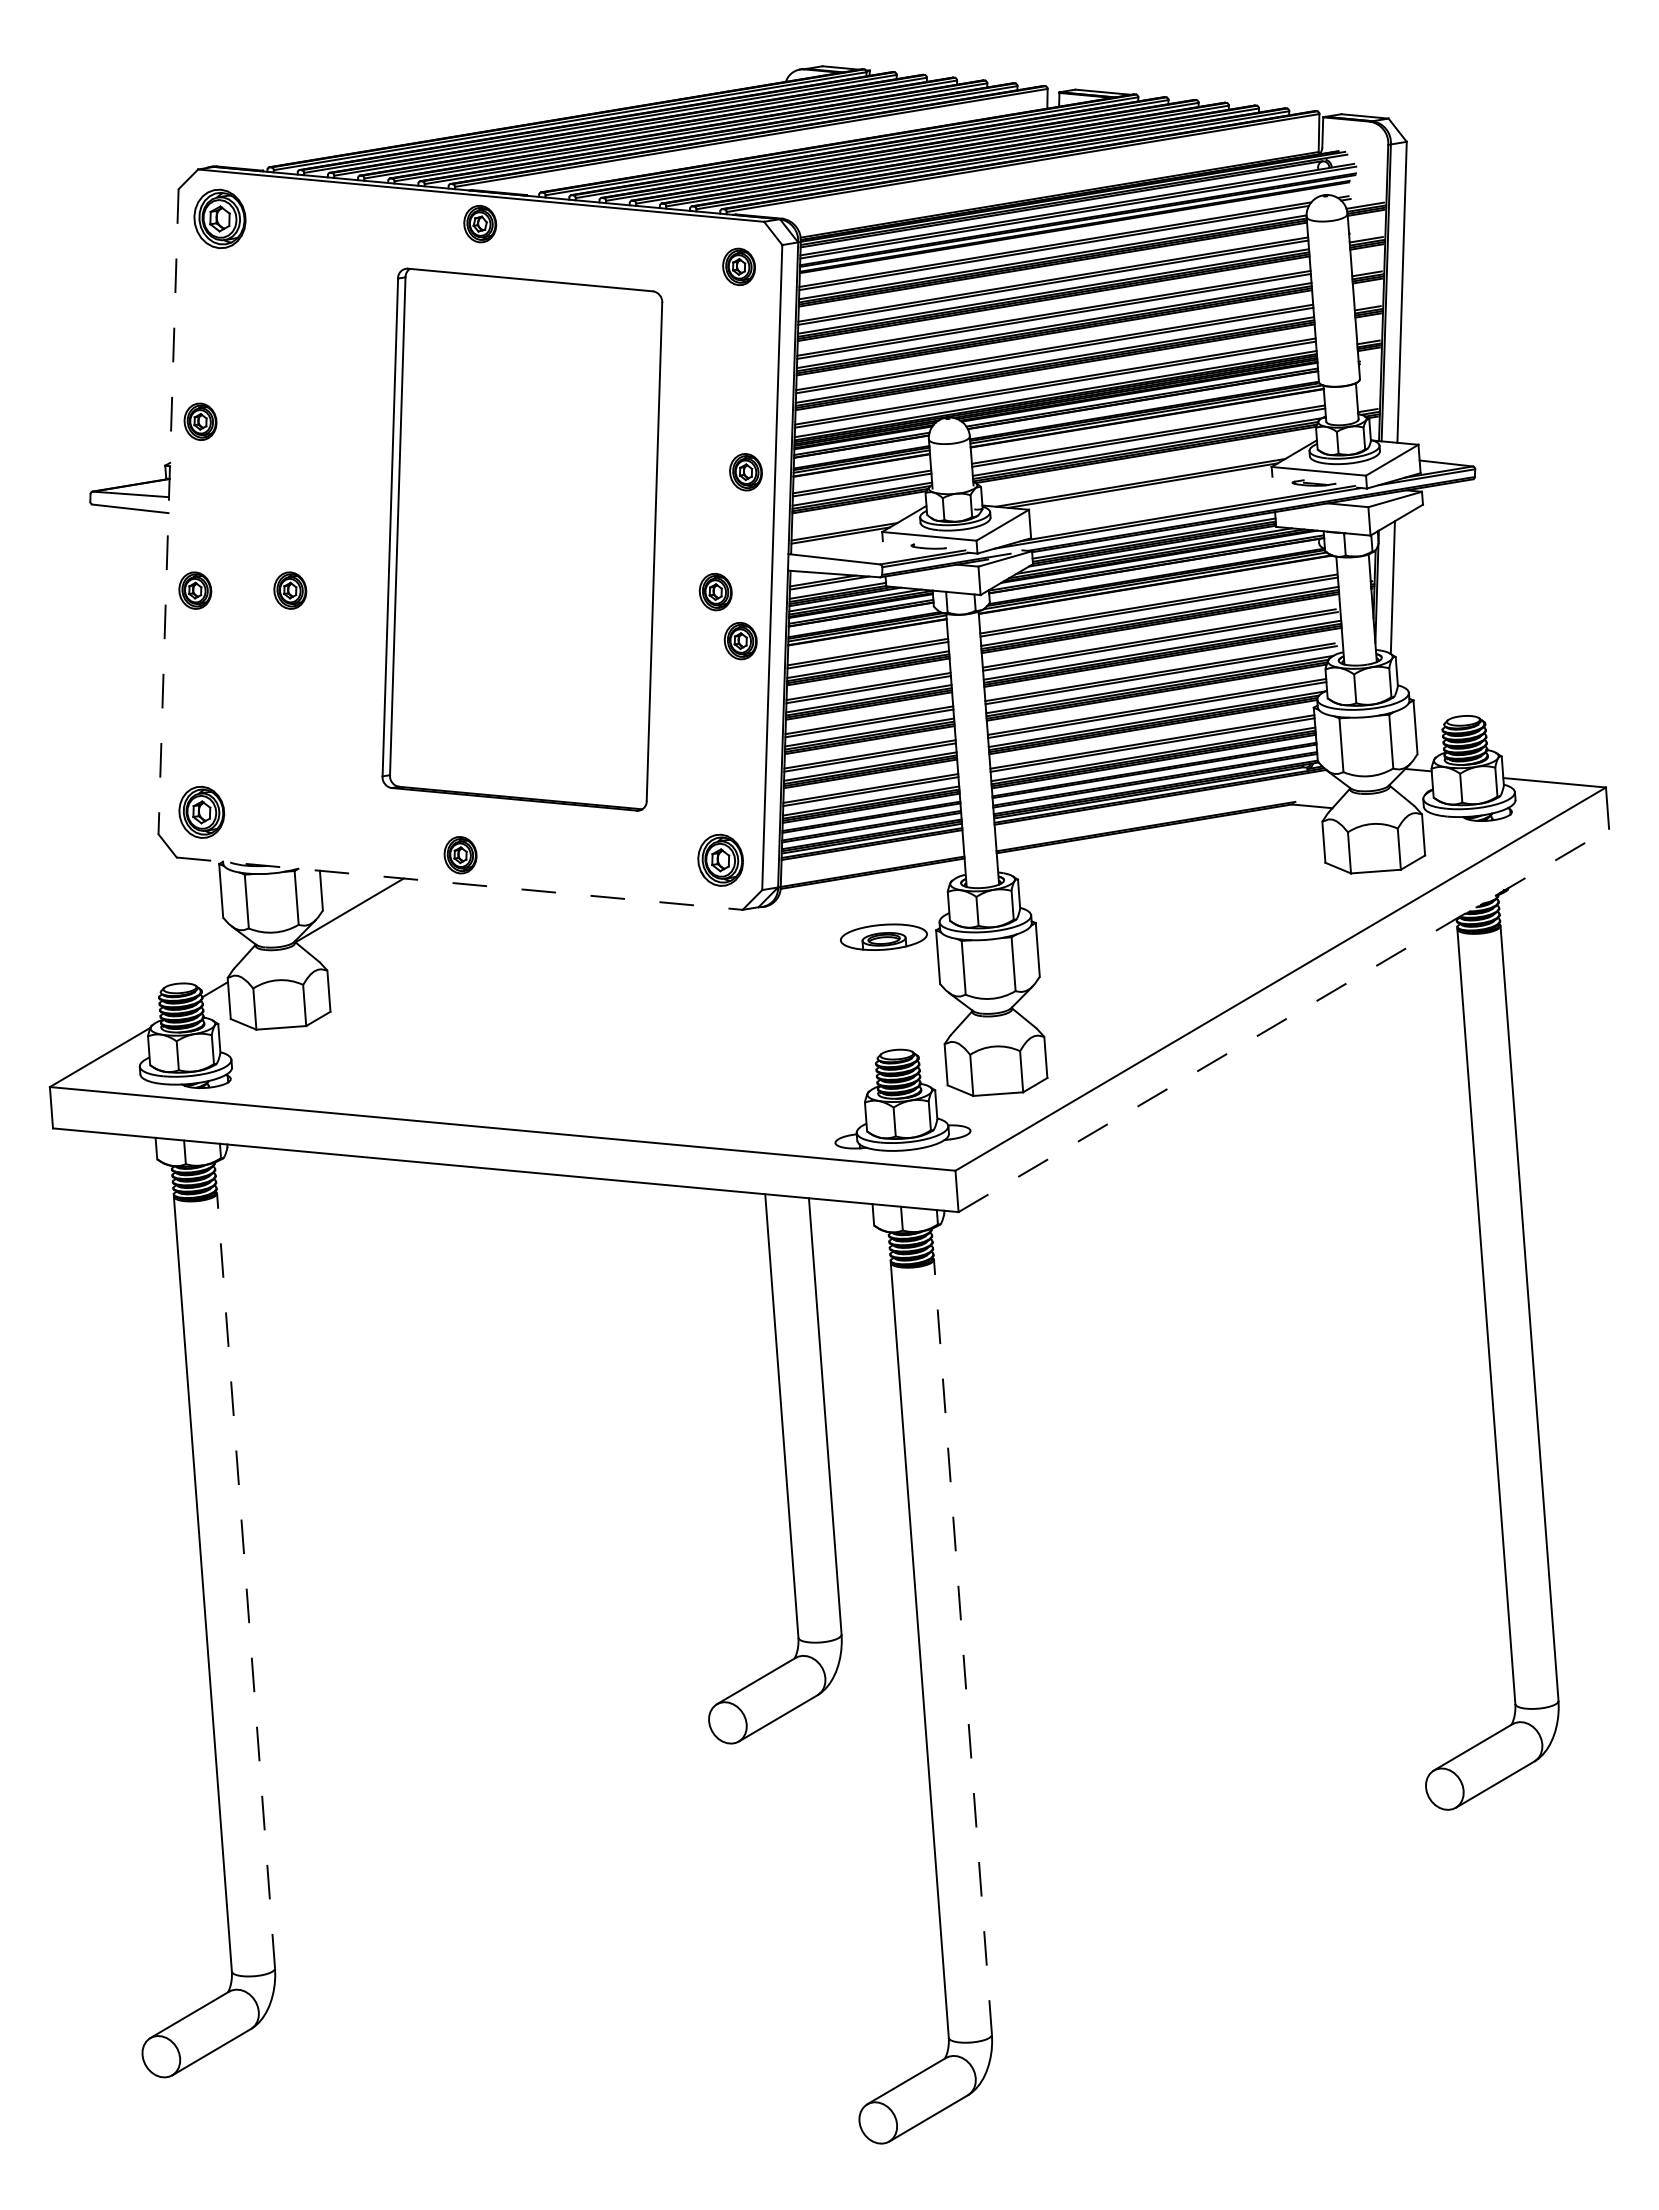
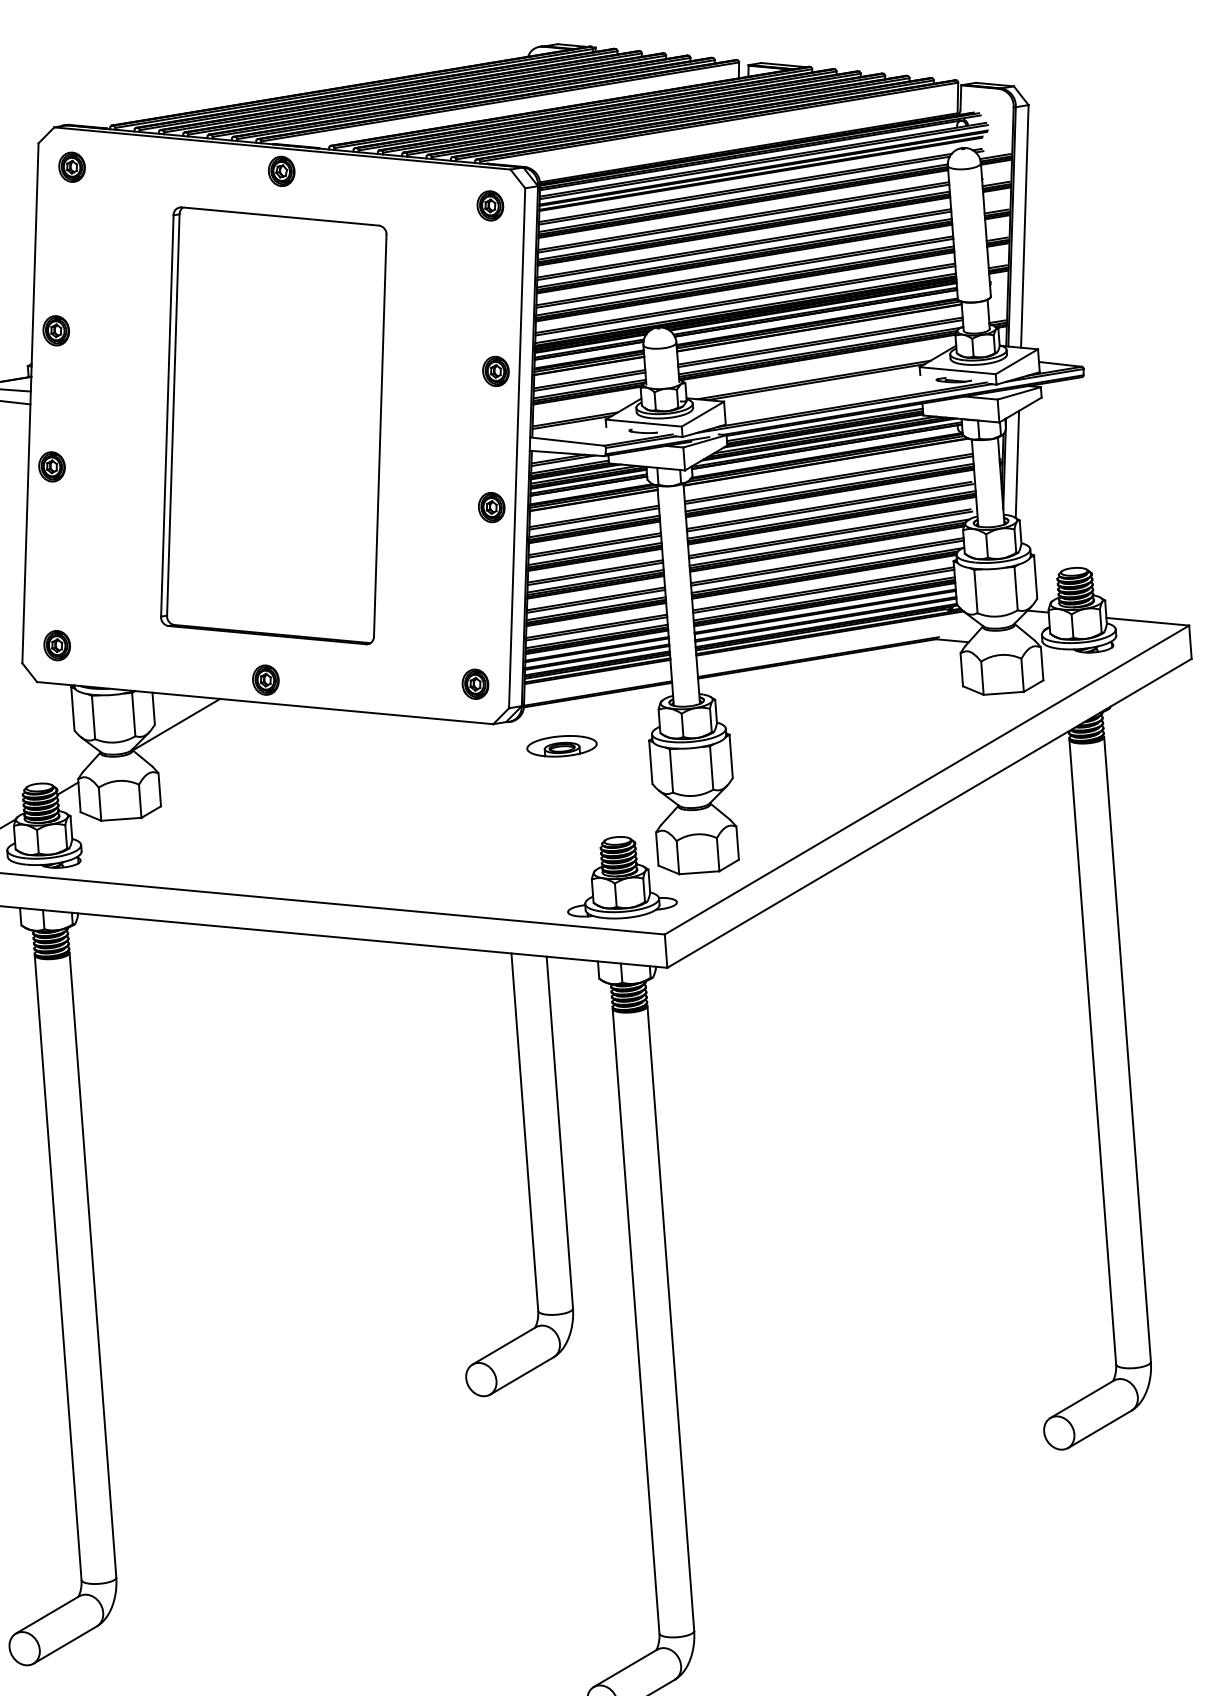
part: (220, 218) -> (72, 166), size x0.62
line: (168, 511) -> (30, 403), dashed -> solid
part: (522, 539) -> (273, 425), moved
part: (290, 590) -> (128, 466), removed
part: (715, 592) -> (471, 468), removed
part: (201, 812) -> (57, 645), size x0.71
part: (720, 860) -> (475, 684), size x0.71
line: (460, 883) -> (265, 702), dashed -> solid
part: (883, 936) -> (561, 745), moved
line: (1283, 1020) -> (929, 813), dashed -> solid
line: (246, 1580) -> (93, 1264), dashed -> solid
line: (962, 1647) -> (670, 1318), dashed -> solid

